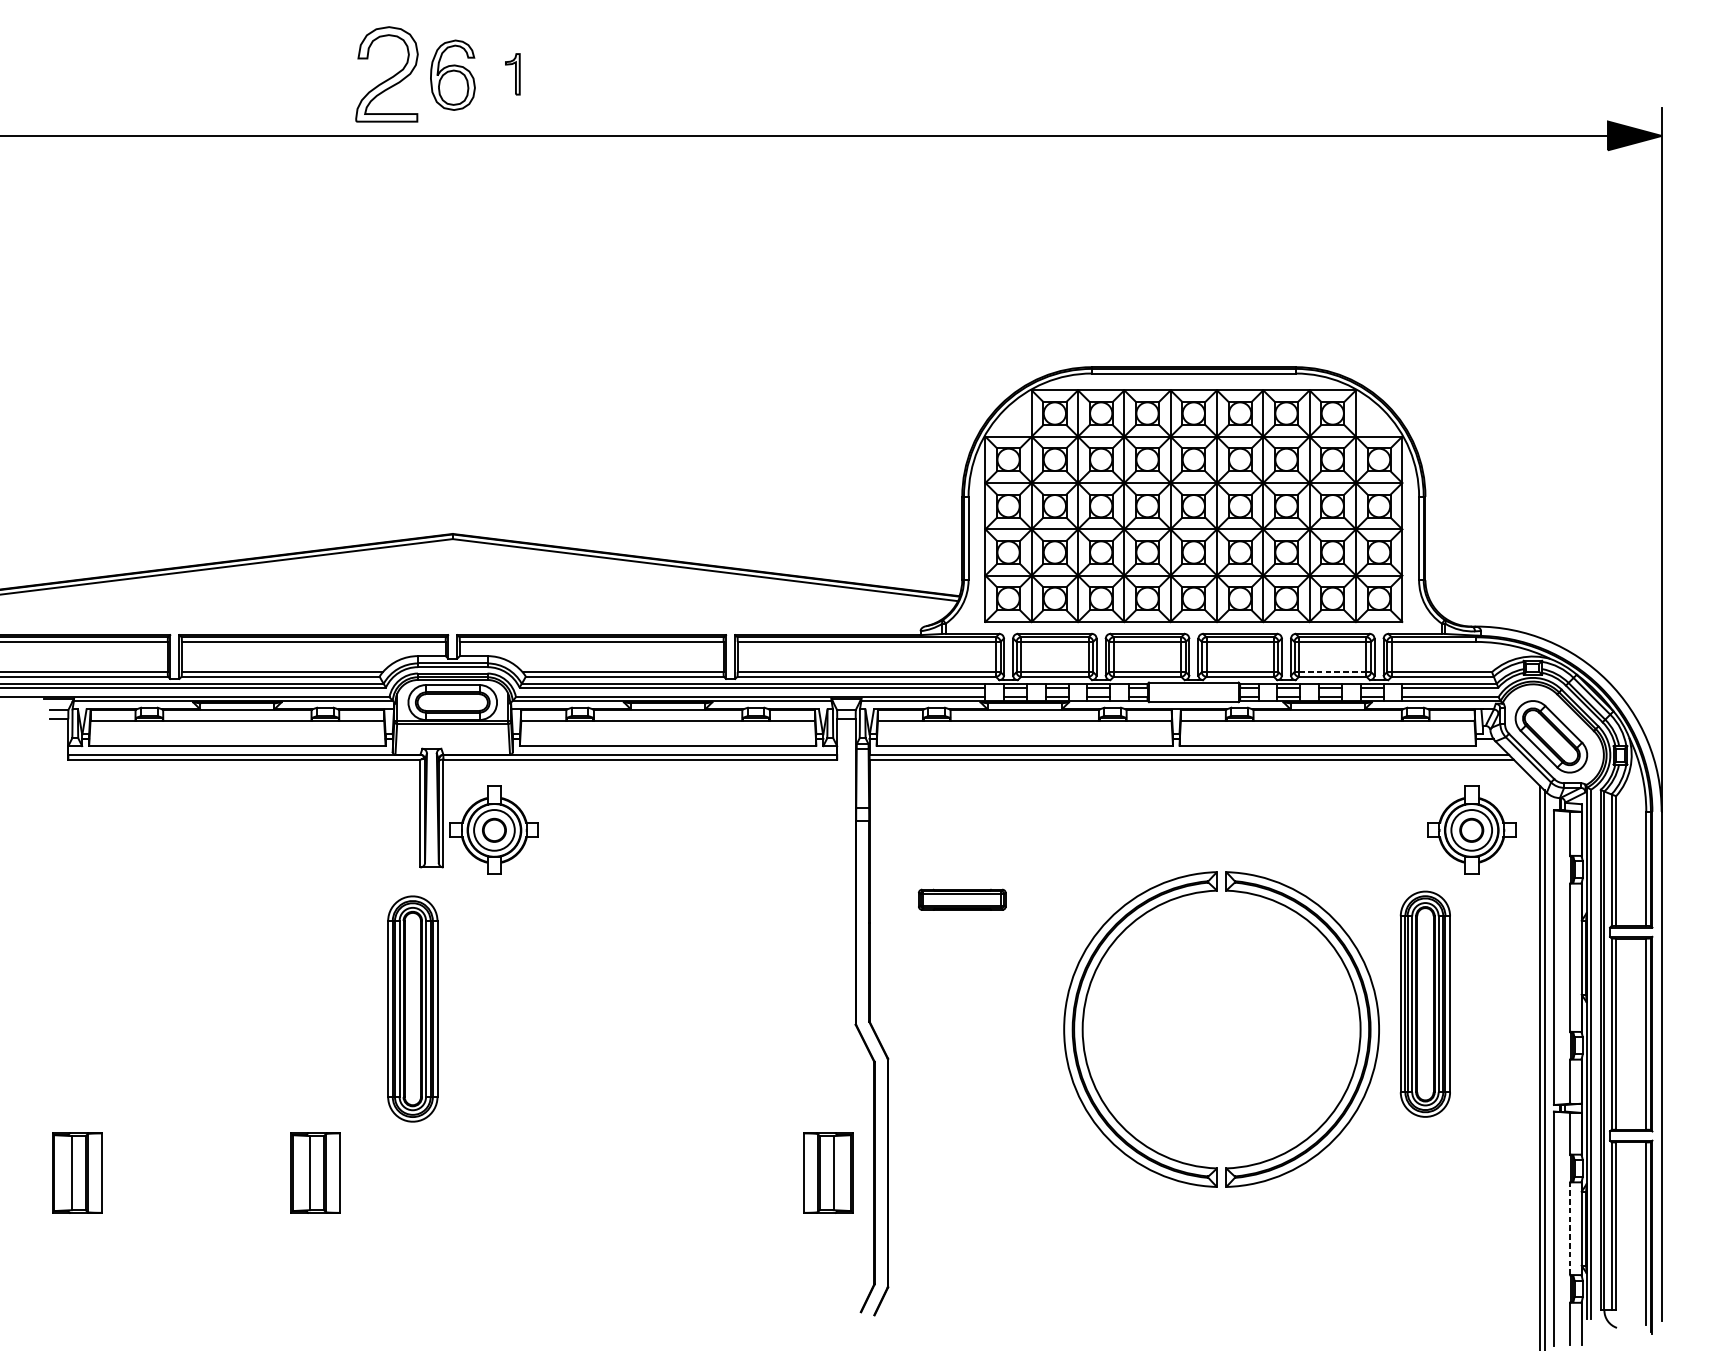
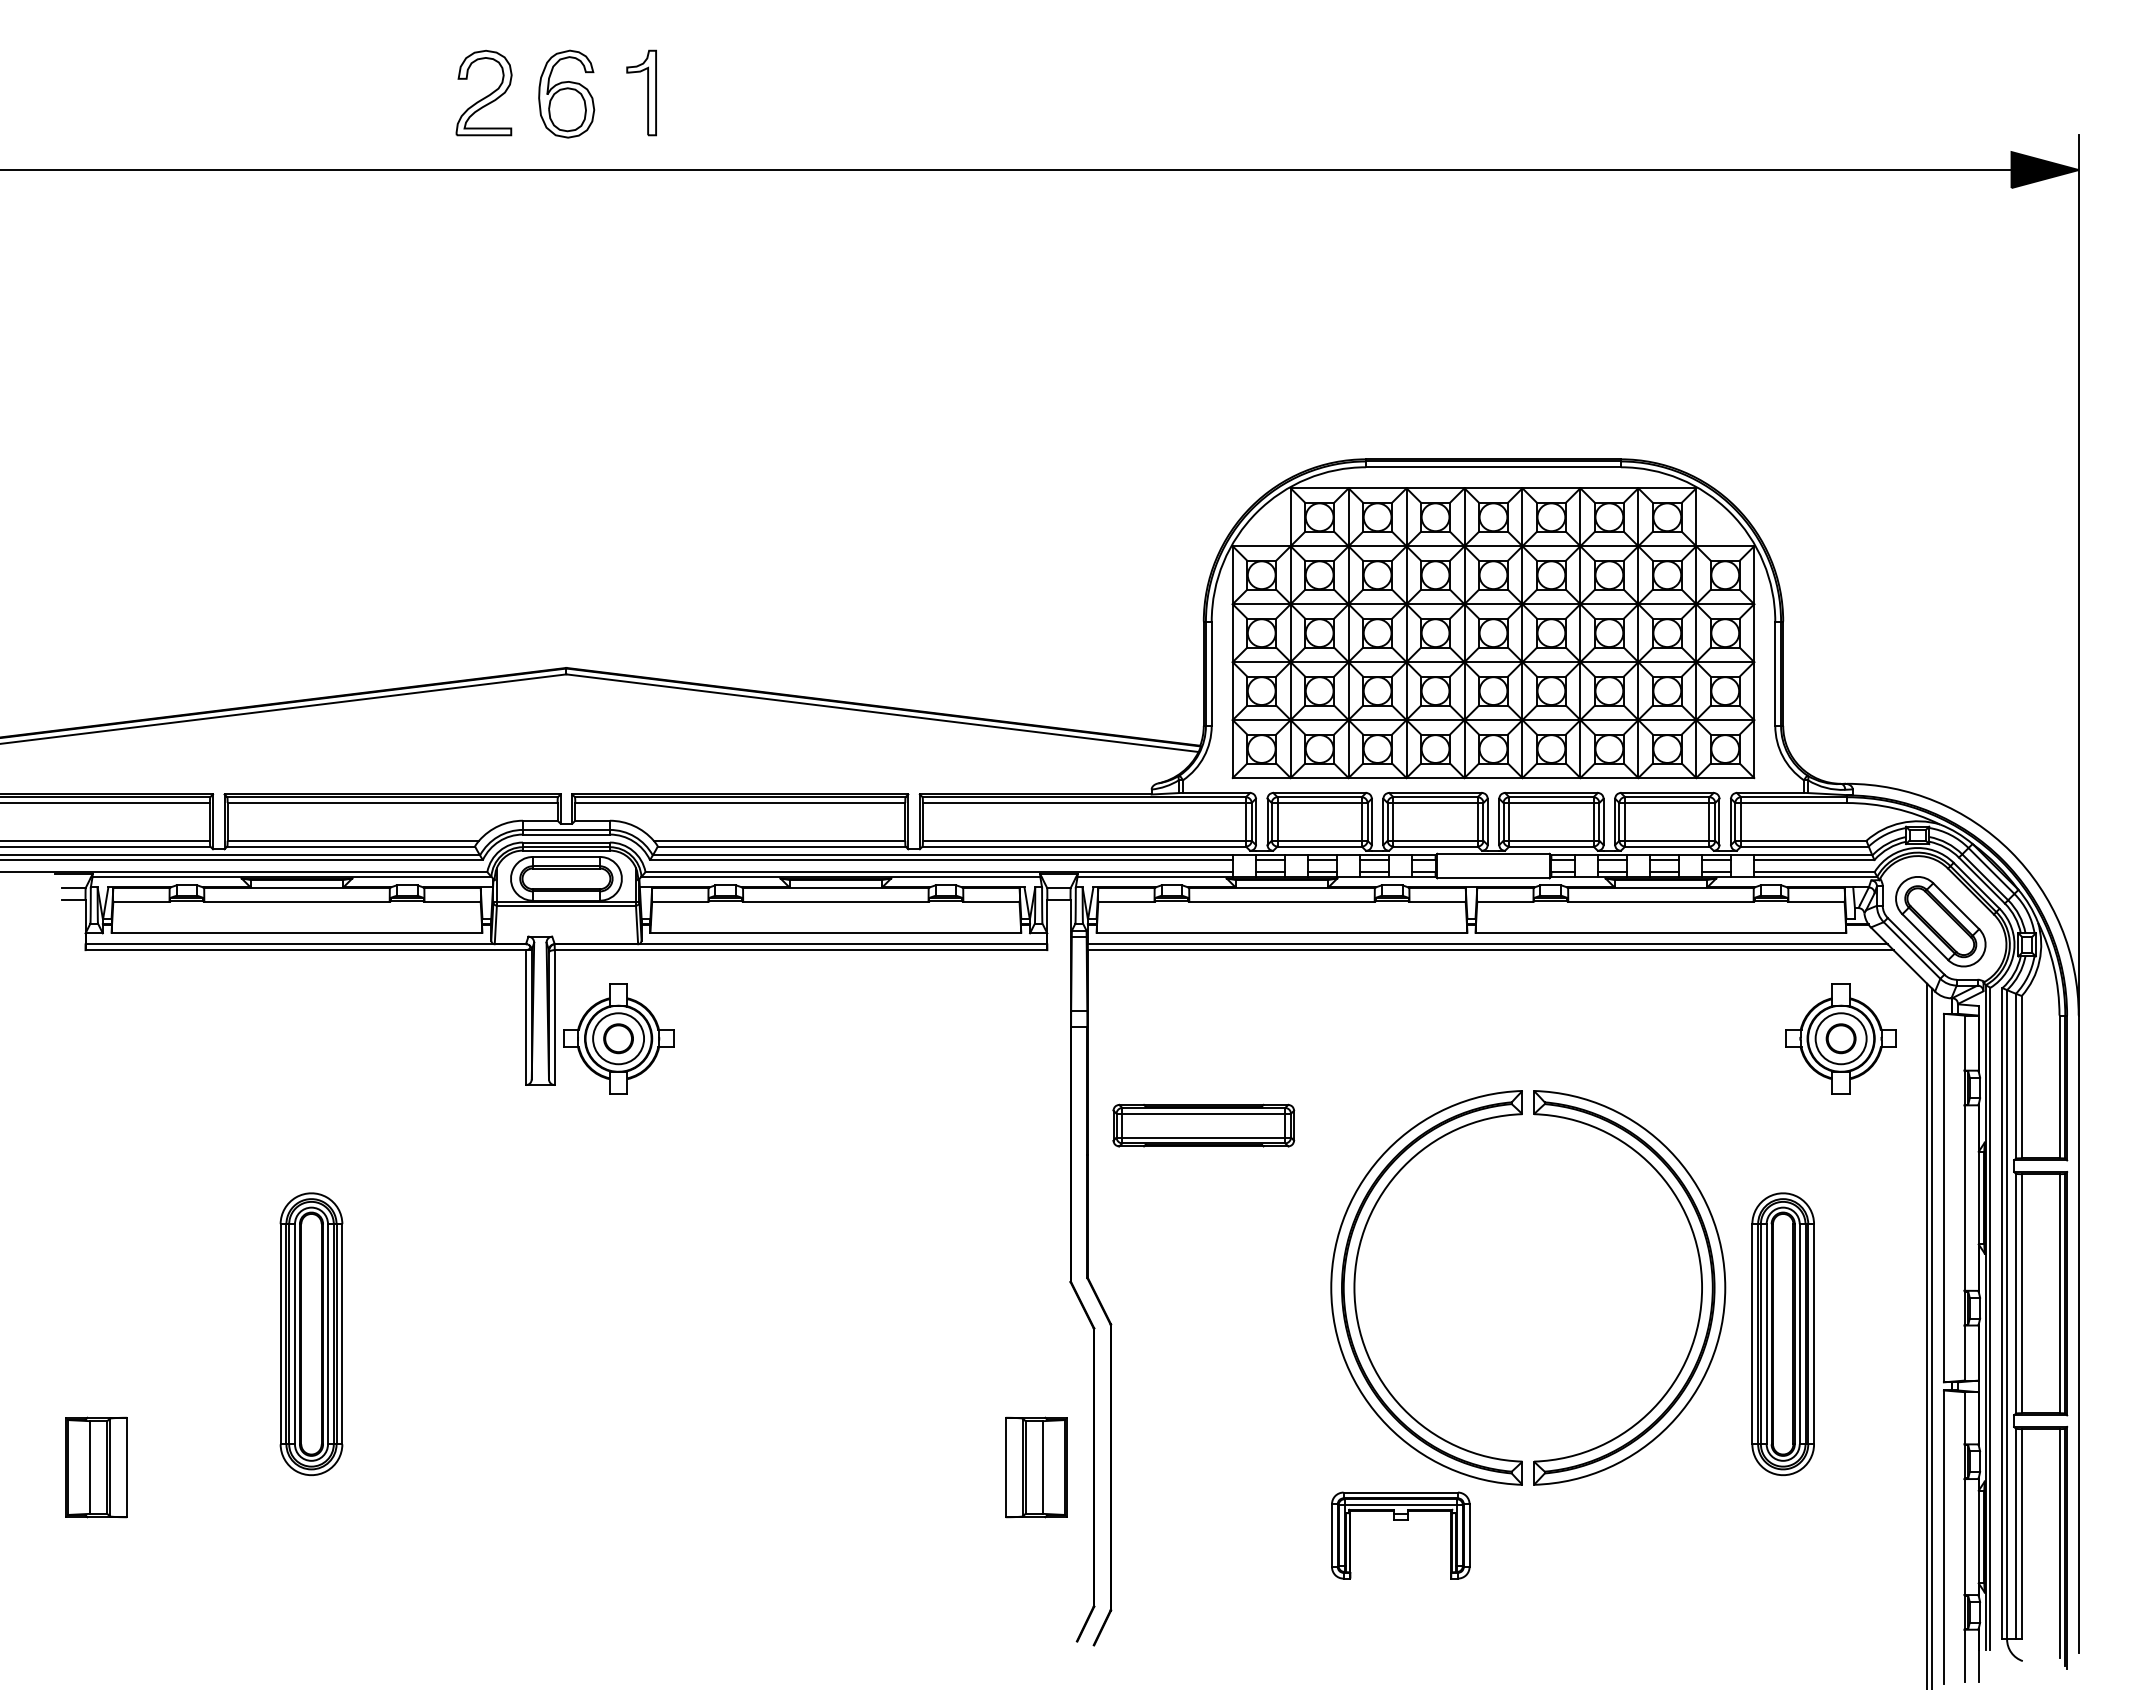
part: (386, 73) -> (483, 92), size x0.71
part: (512, 73) -> (641, 92), size x1.67
line: (1332, 671) -> (1667, 840), dashed -> solid
part: (962, 899) -> (1203, 1125), size x1.67
part: (1424, 1003) -> (1782, 1333), moved
part: (412, 1008) -> (311, 1333), moved
part: (315, 1173) -> (394, 1467), removed
part: (1119, 1215) -> (1400, 1520), added
line: (1570, 1229) -> (1964, 1537), dashed -> solid

